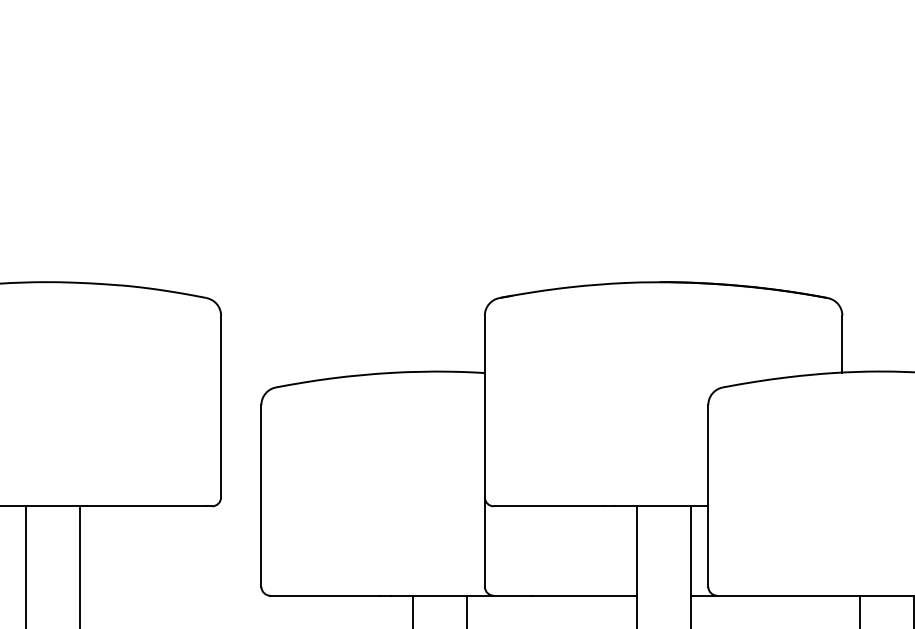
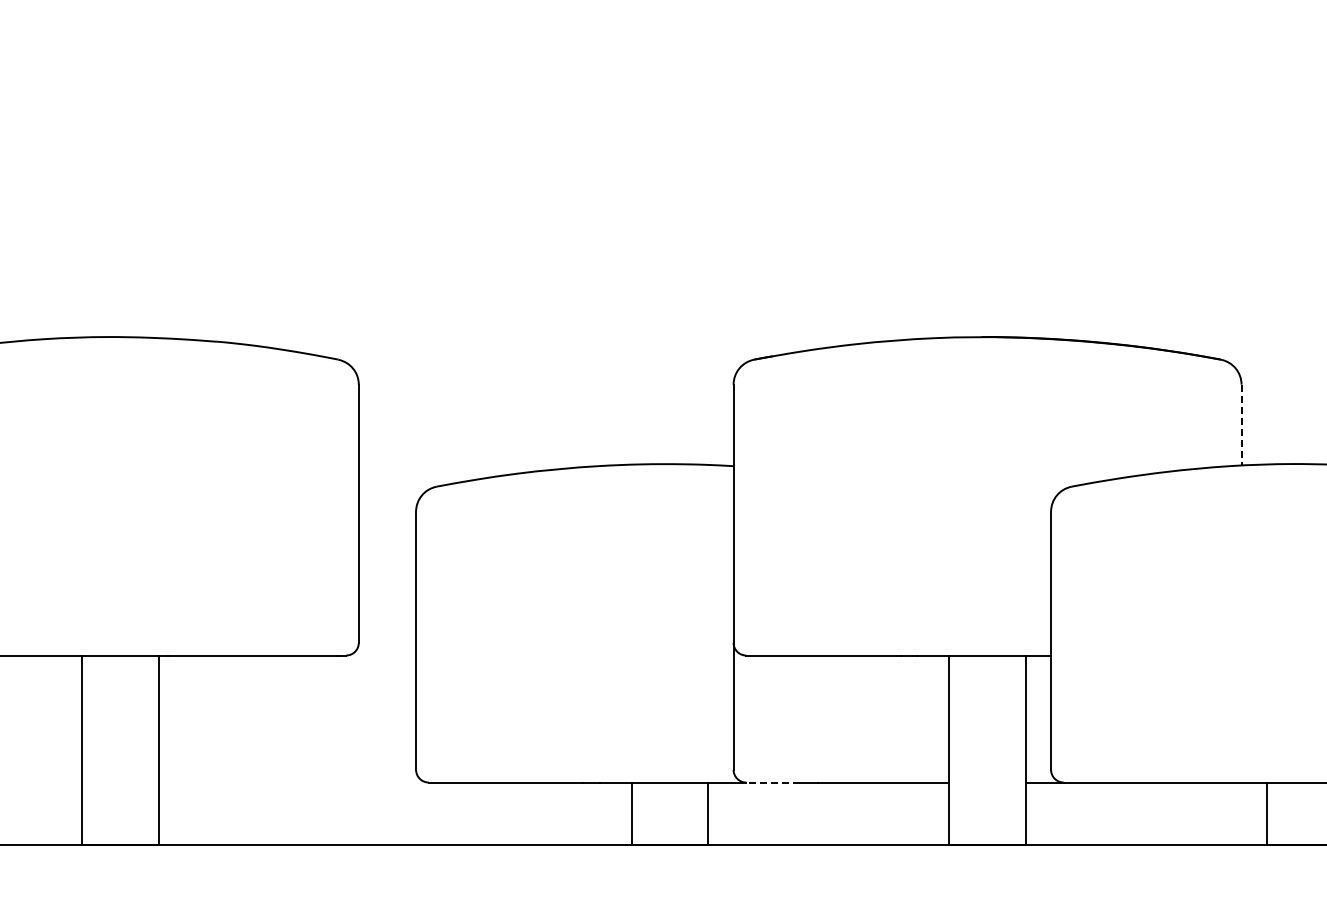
line: (842, 344) -> (1241, 425), solid -> dashed
line: (512, 595) -> (773, 782), solid -> dashed

